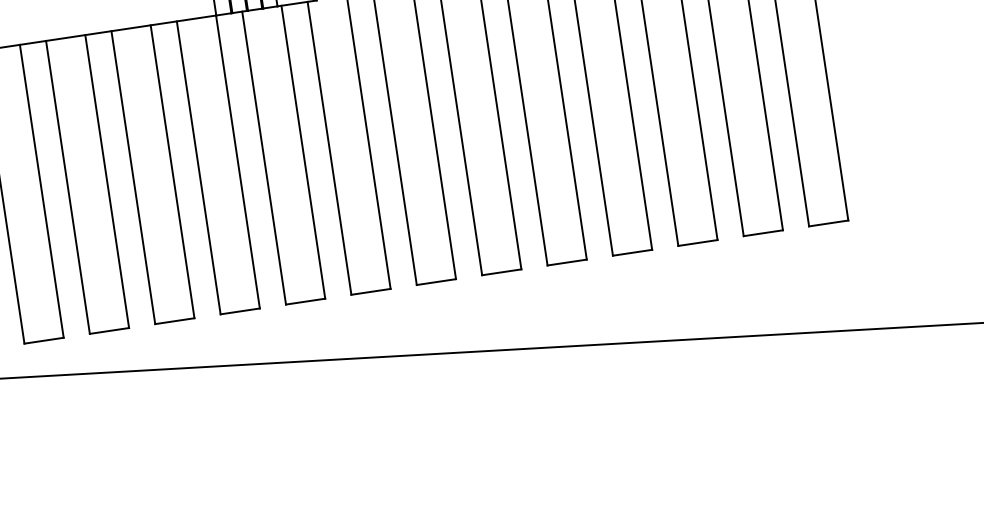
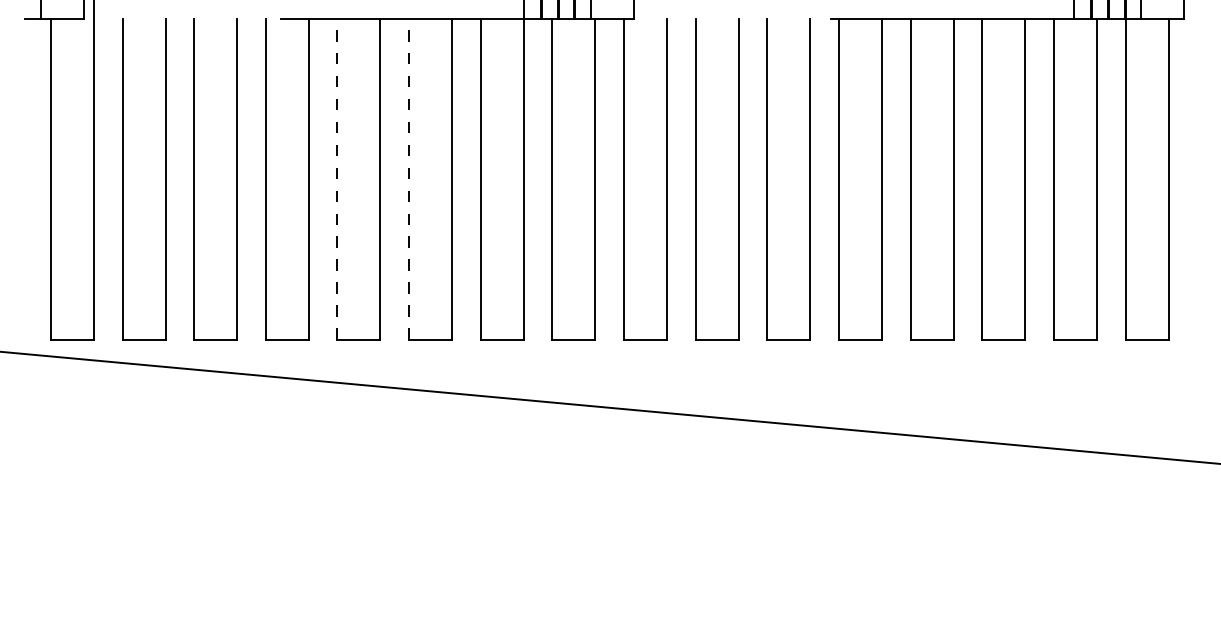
line: (133, 177) -> (409, 178), solid -> dashed
line: (67, 186) -> (337, 178), solid -> dashed

